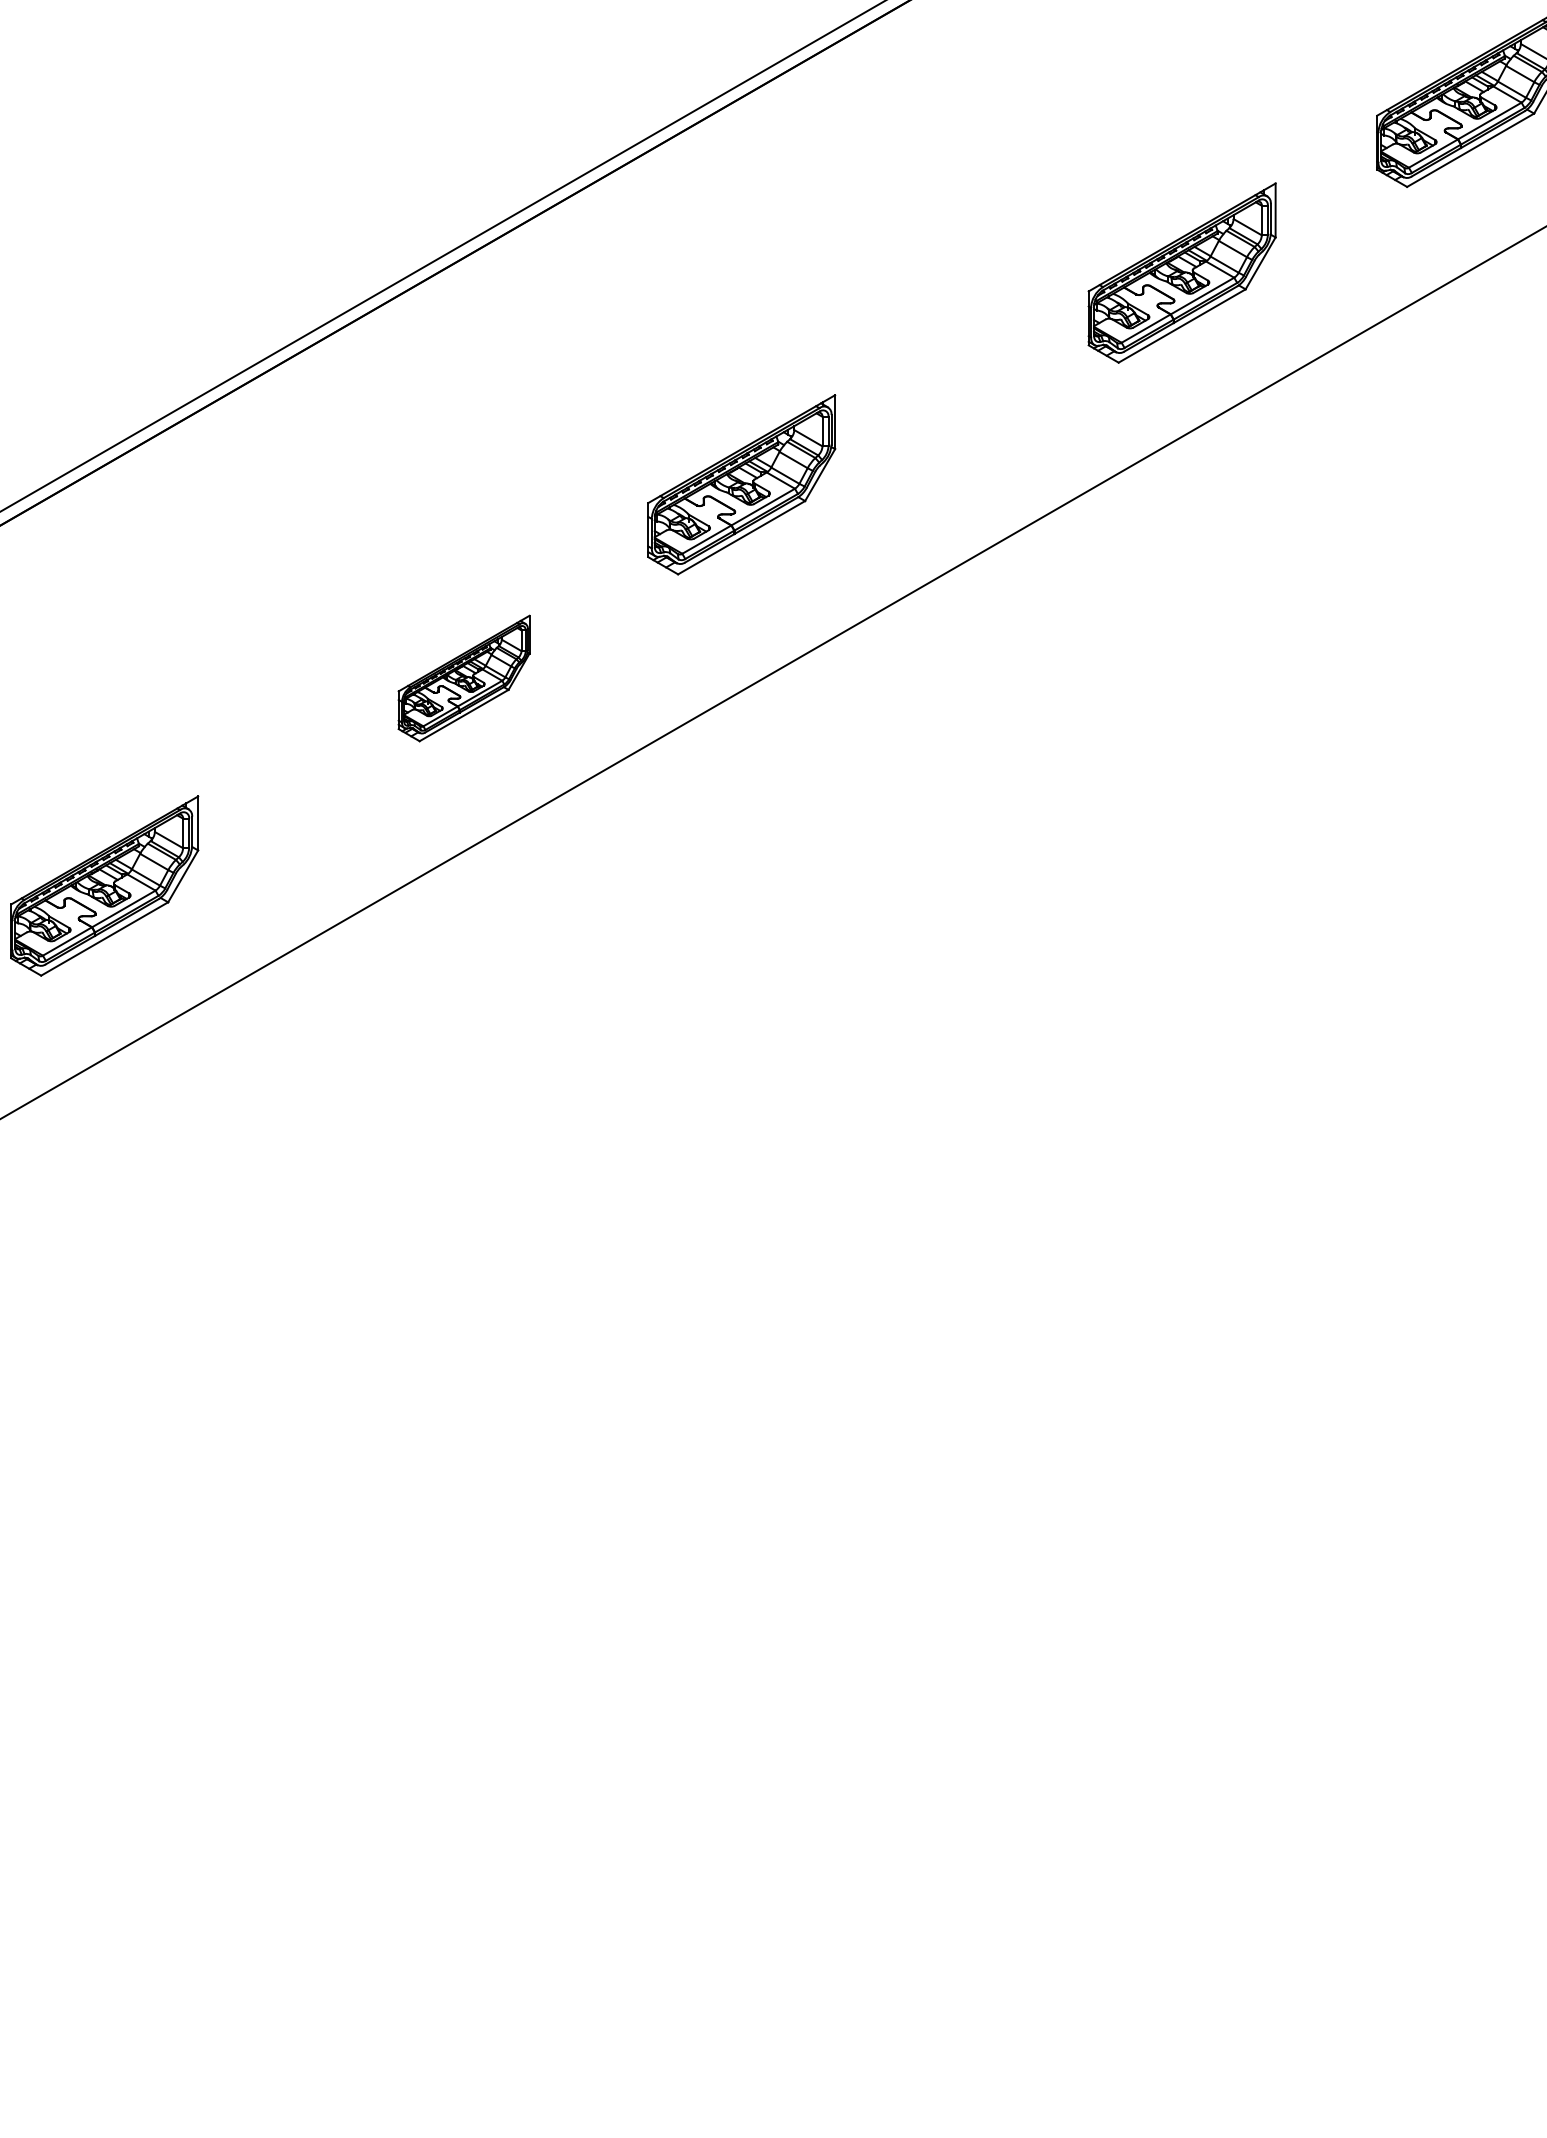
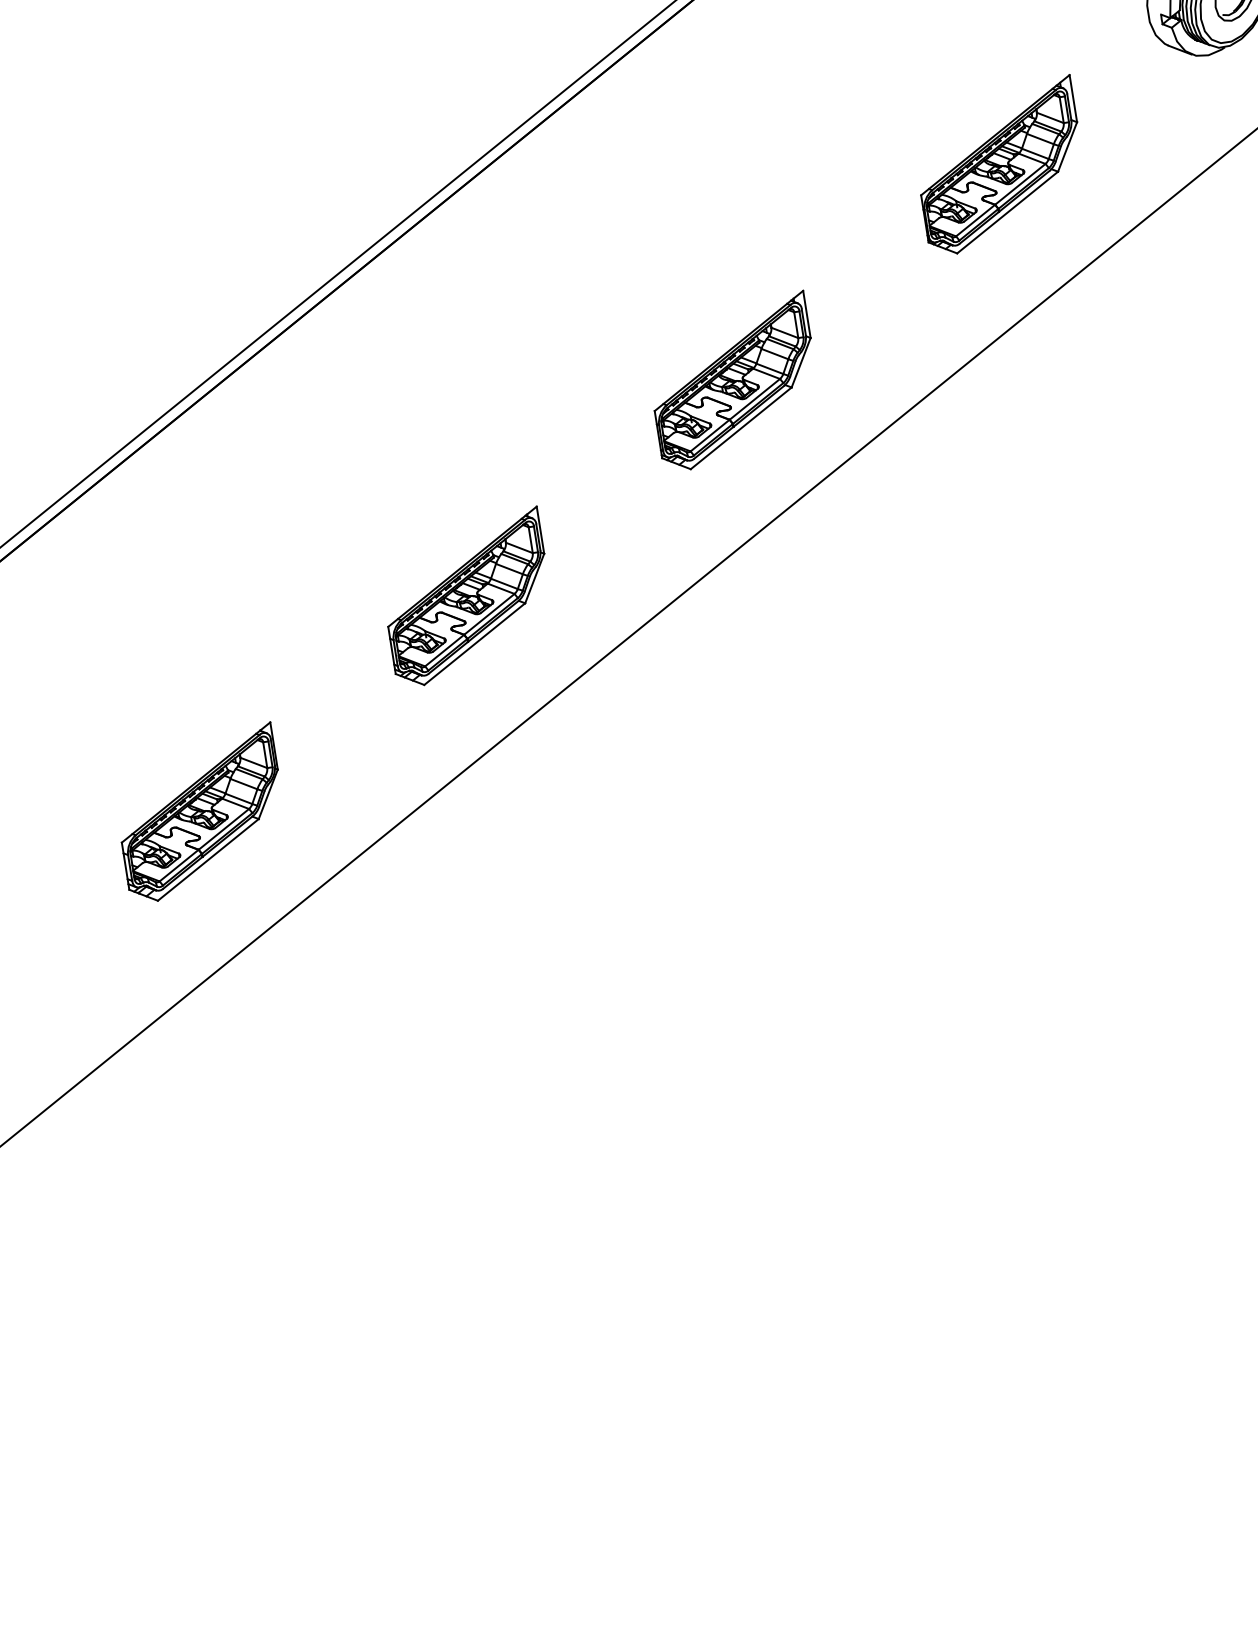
part: (1181, 272) -> (733, 381), moved
part: (741, 484) -> (467, 597), moved
part: (463, 678) -> (200, 813), size x1.43

